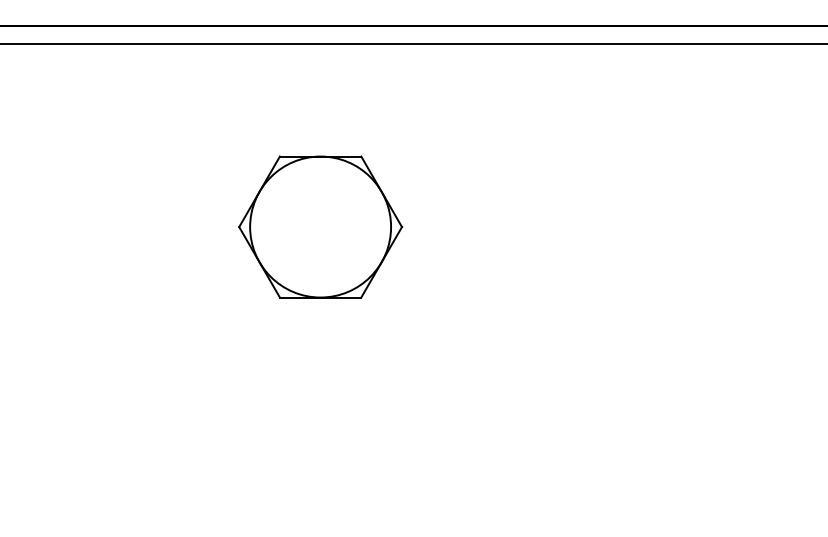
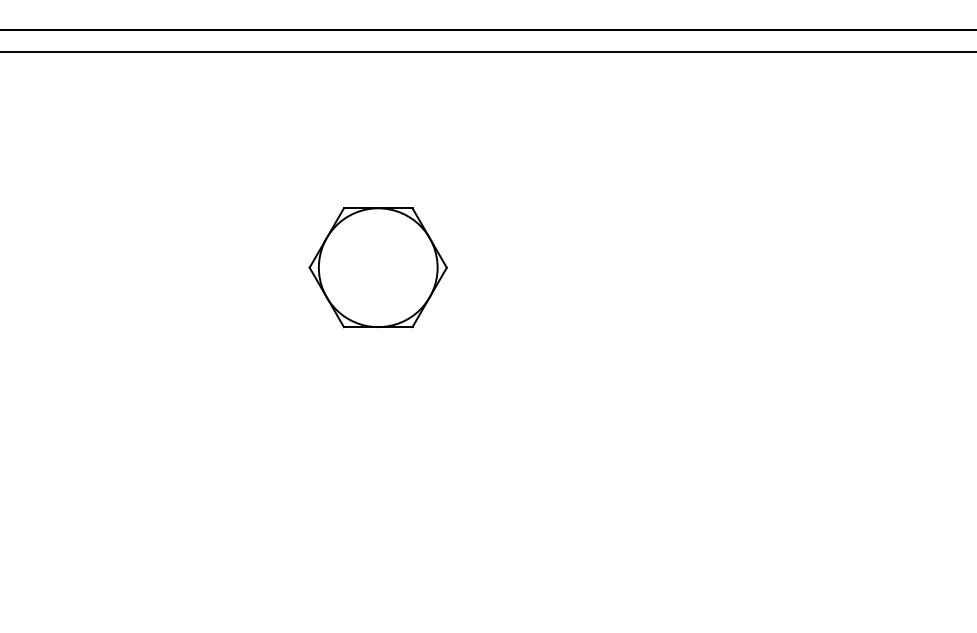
part: (319, 226) -> (377, 267), size x0.71

